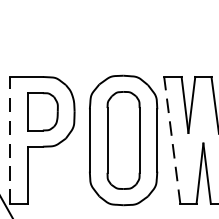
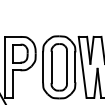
line: (9, 138) -> (4, 66), dashed -> solid
line: (171, 140) -> (82, 67), dashed -> solid

